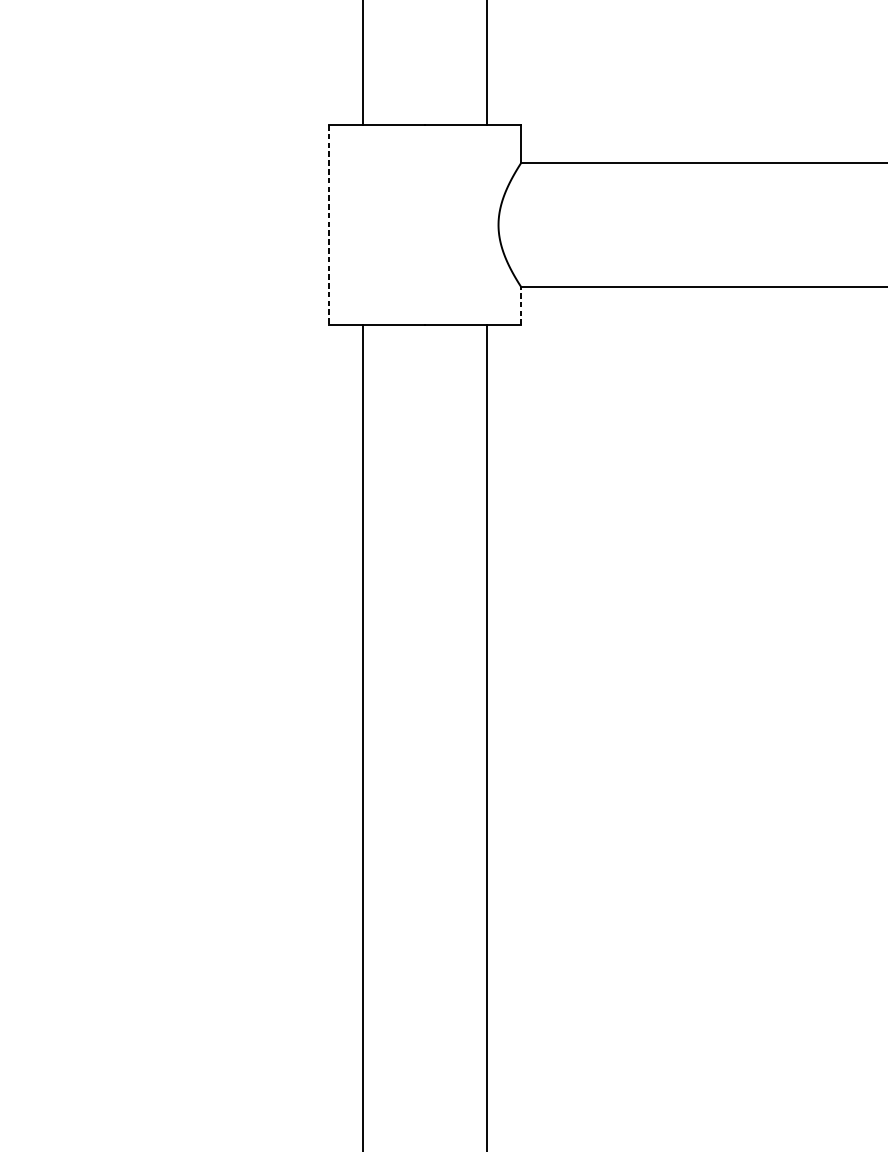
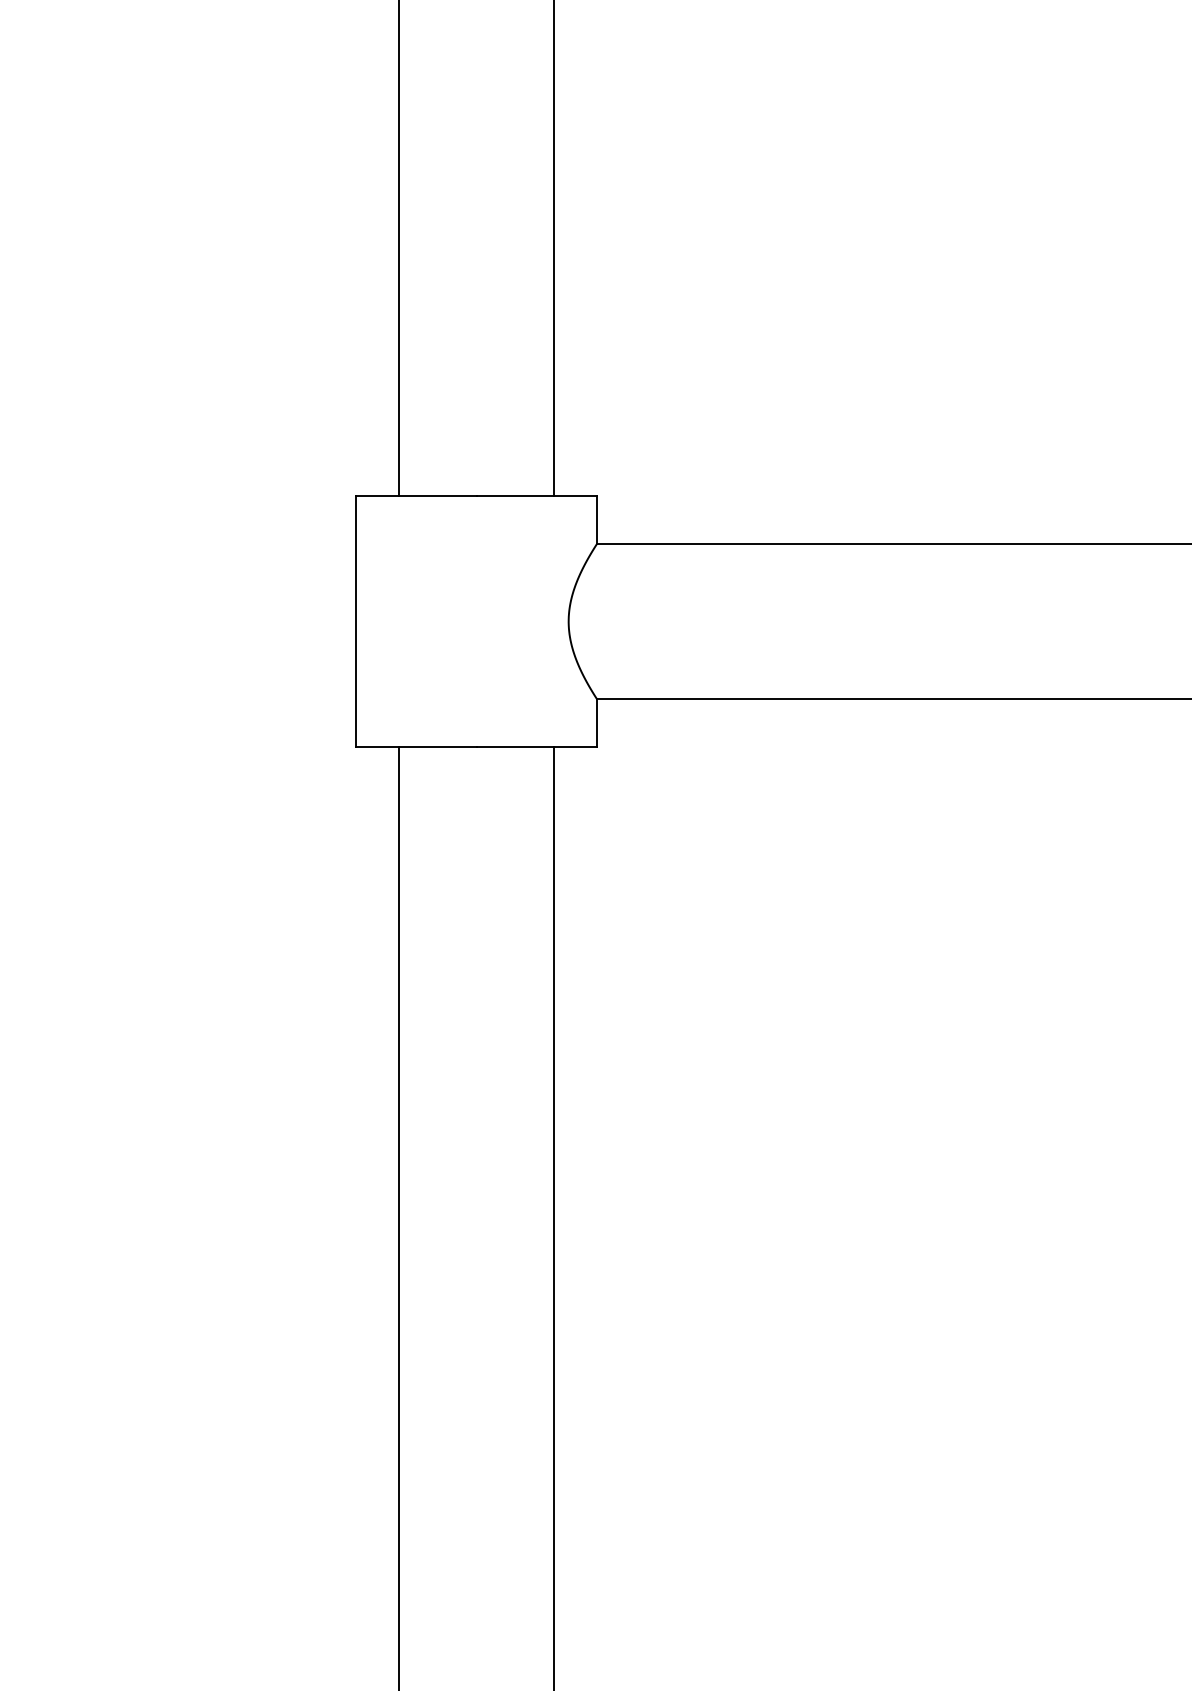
line: (328, 225) -> (355, 622), dashed -> solid
line: (521, 306) -> (597, 723), dashed -> solid

